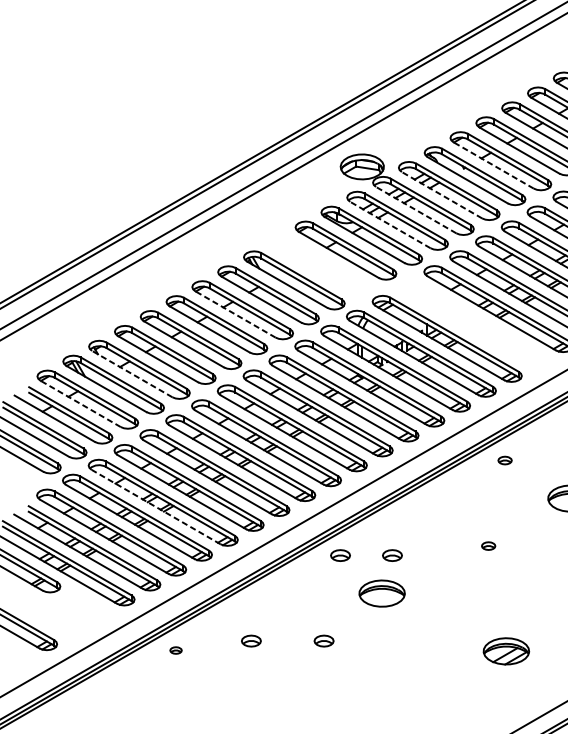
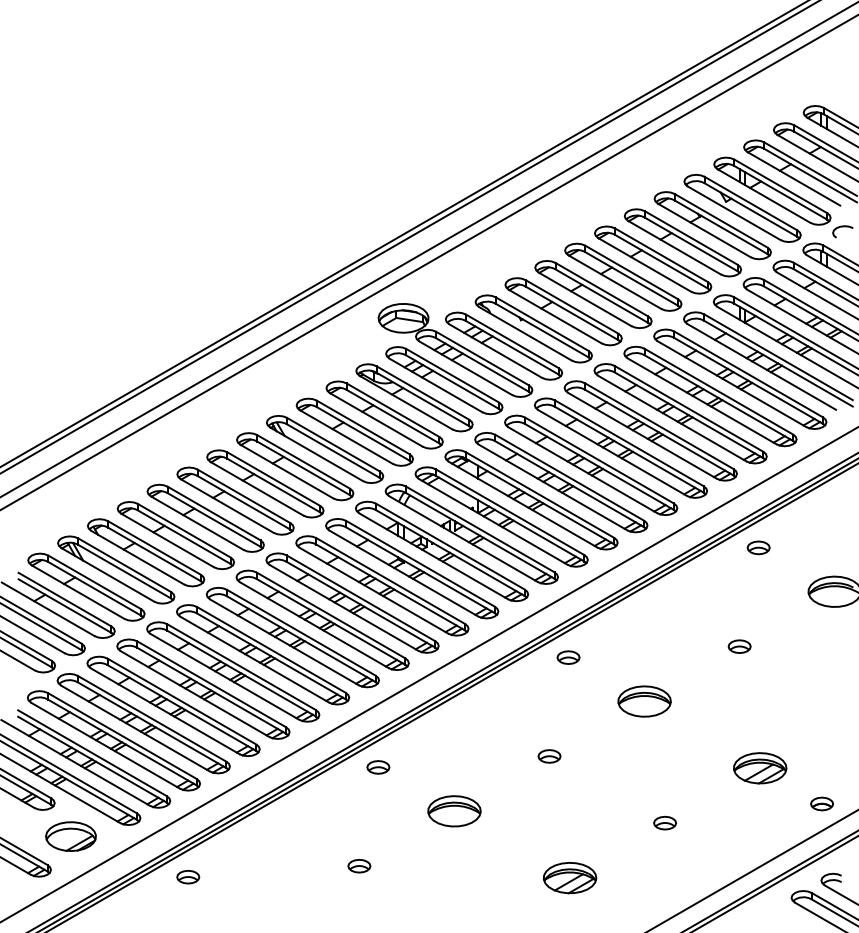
line: (493, 165) -> (555, 316), dashed -> solid
line: (441, 195) -> (495, 351), dashed -> solid
line: (415, 210) -> (465, 368), dashed -> solid
line: (389, 225) -> (435, 385), dashed -> solid
part: (319, 264) -> (354, 431), added
line: (235, 314) -> (257, 488), dashed -> solid
part: (473, 323) -> (531, 499), added
line: (132, 373) -> (137, 557), dashed -> solid
line: (80, 404) -> (78, 592), dashed -> solid
part: (505, 460) -> (568, 657), size x1.43
line: (156, 507) -> (165, 711), dashed -> solid
part: (488, 546) -> (549, 756), size x1.43
part: (392, 555) -> (438, 767), removed
part: (382, 593) -> (454, 811), moved
part: (74, 615) -> (70, 836), added
part: (251, 641) -> (275, 866), removed
part: (176, 650) -> (188, 876), size x1.67

